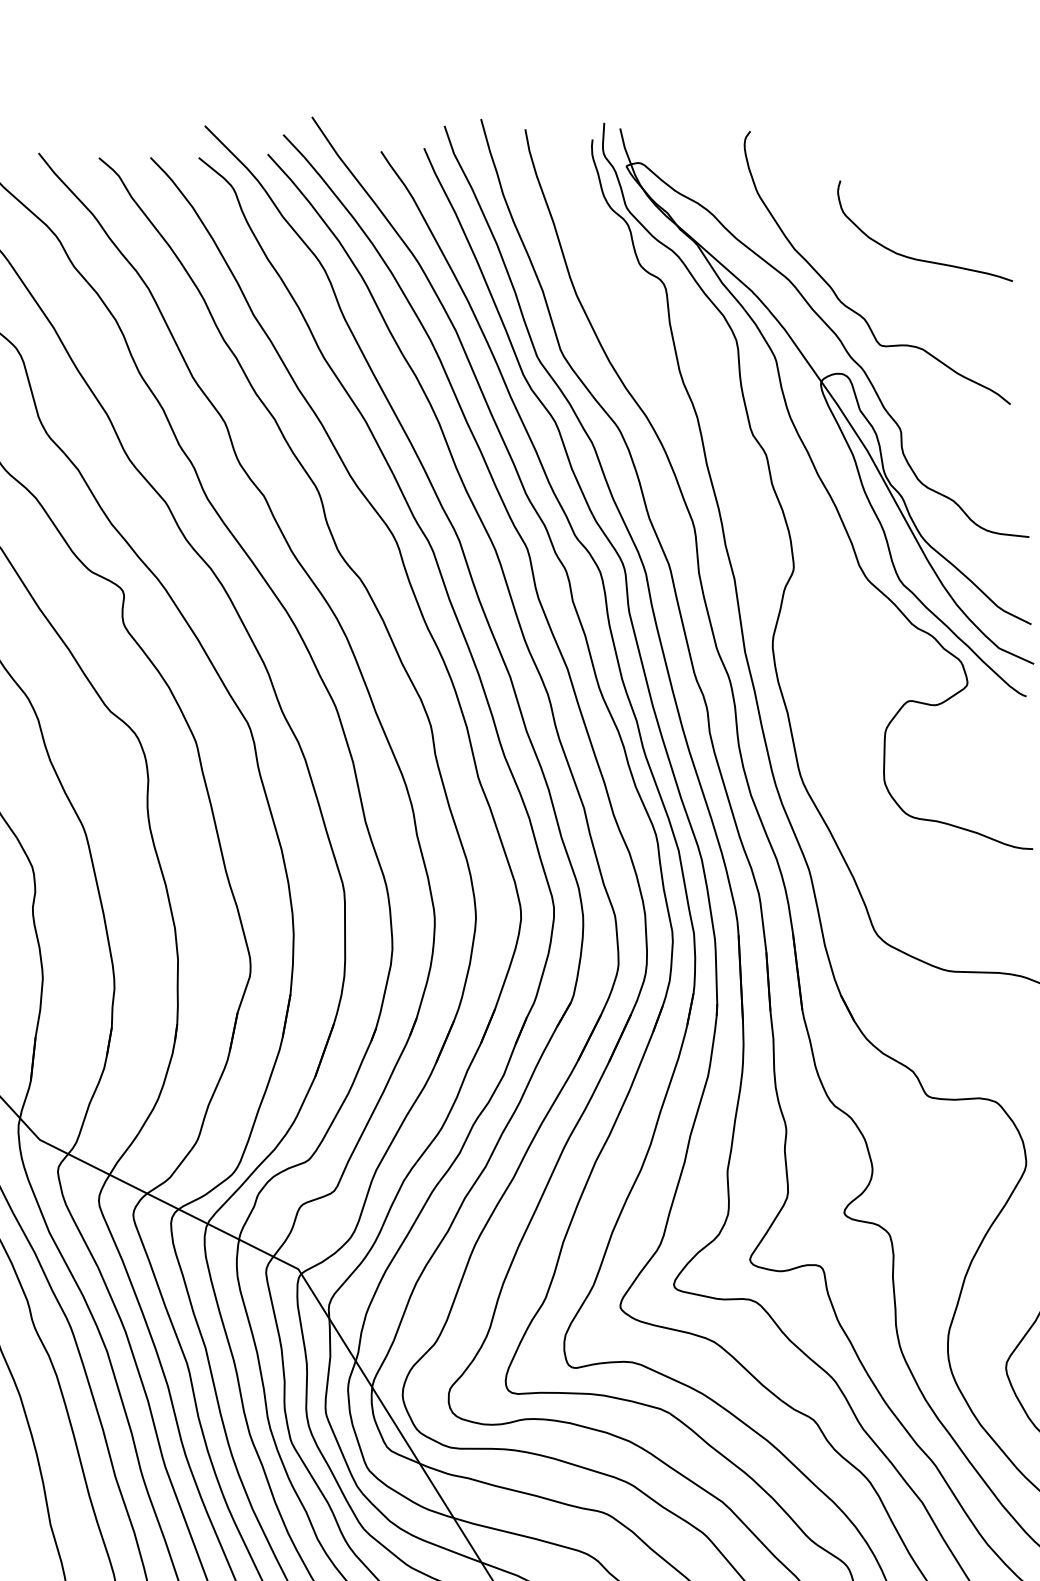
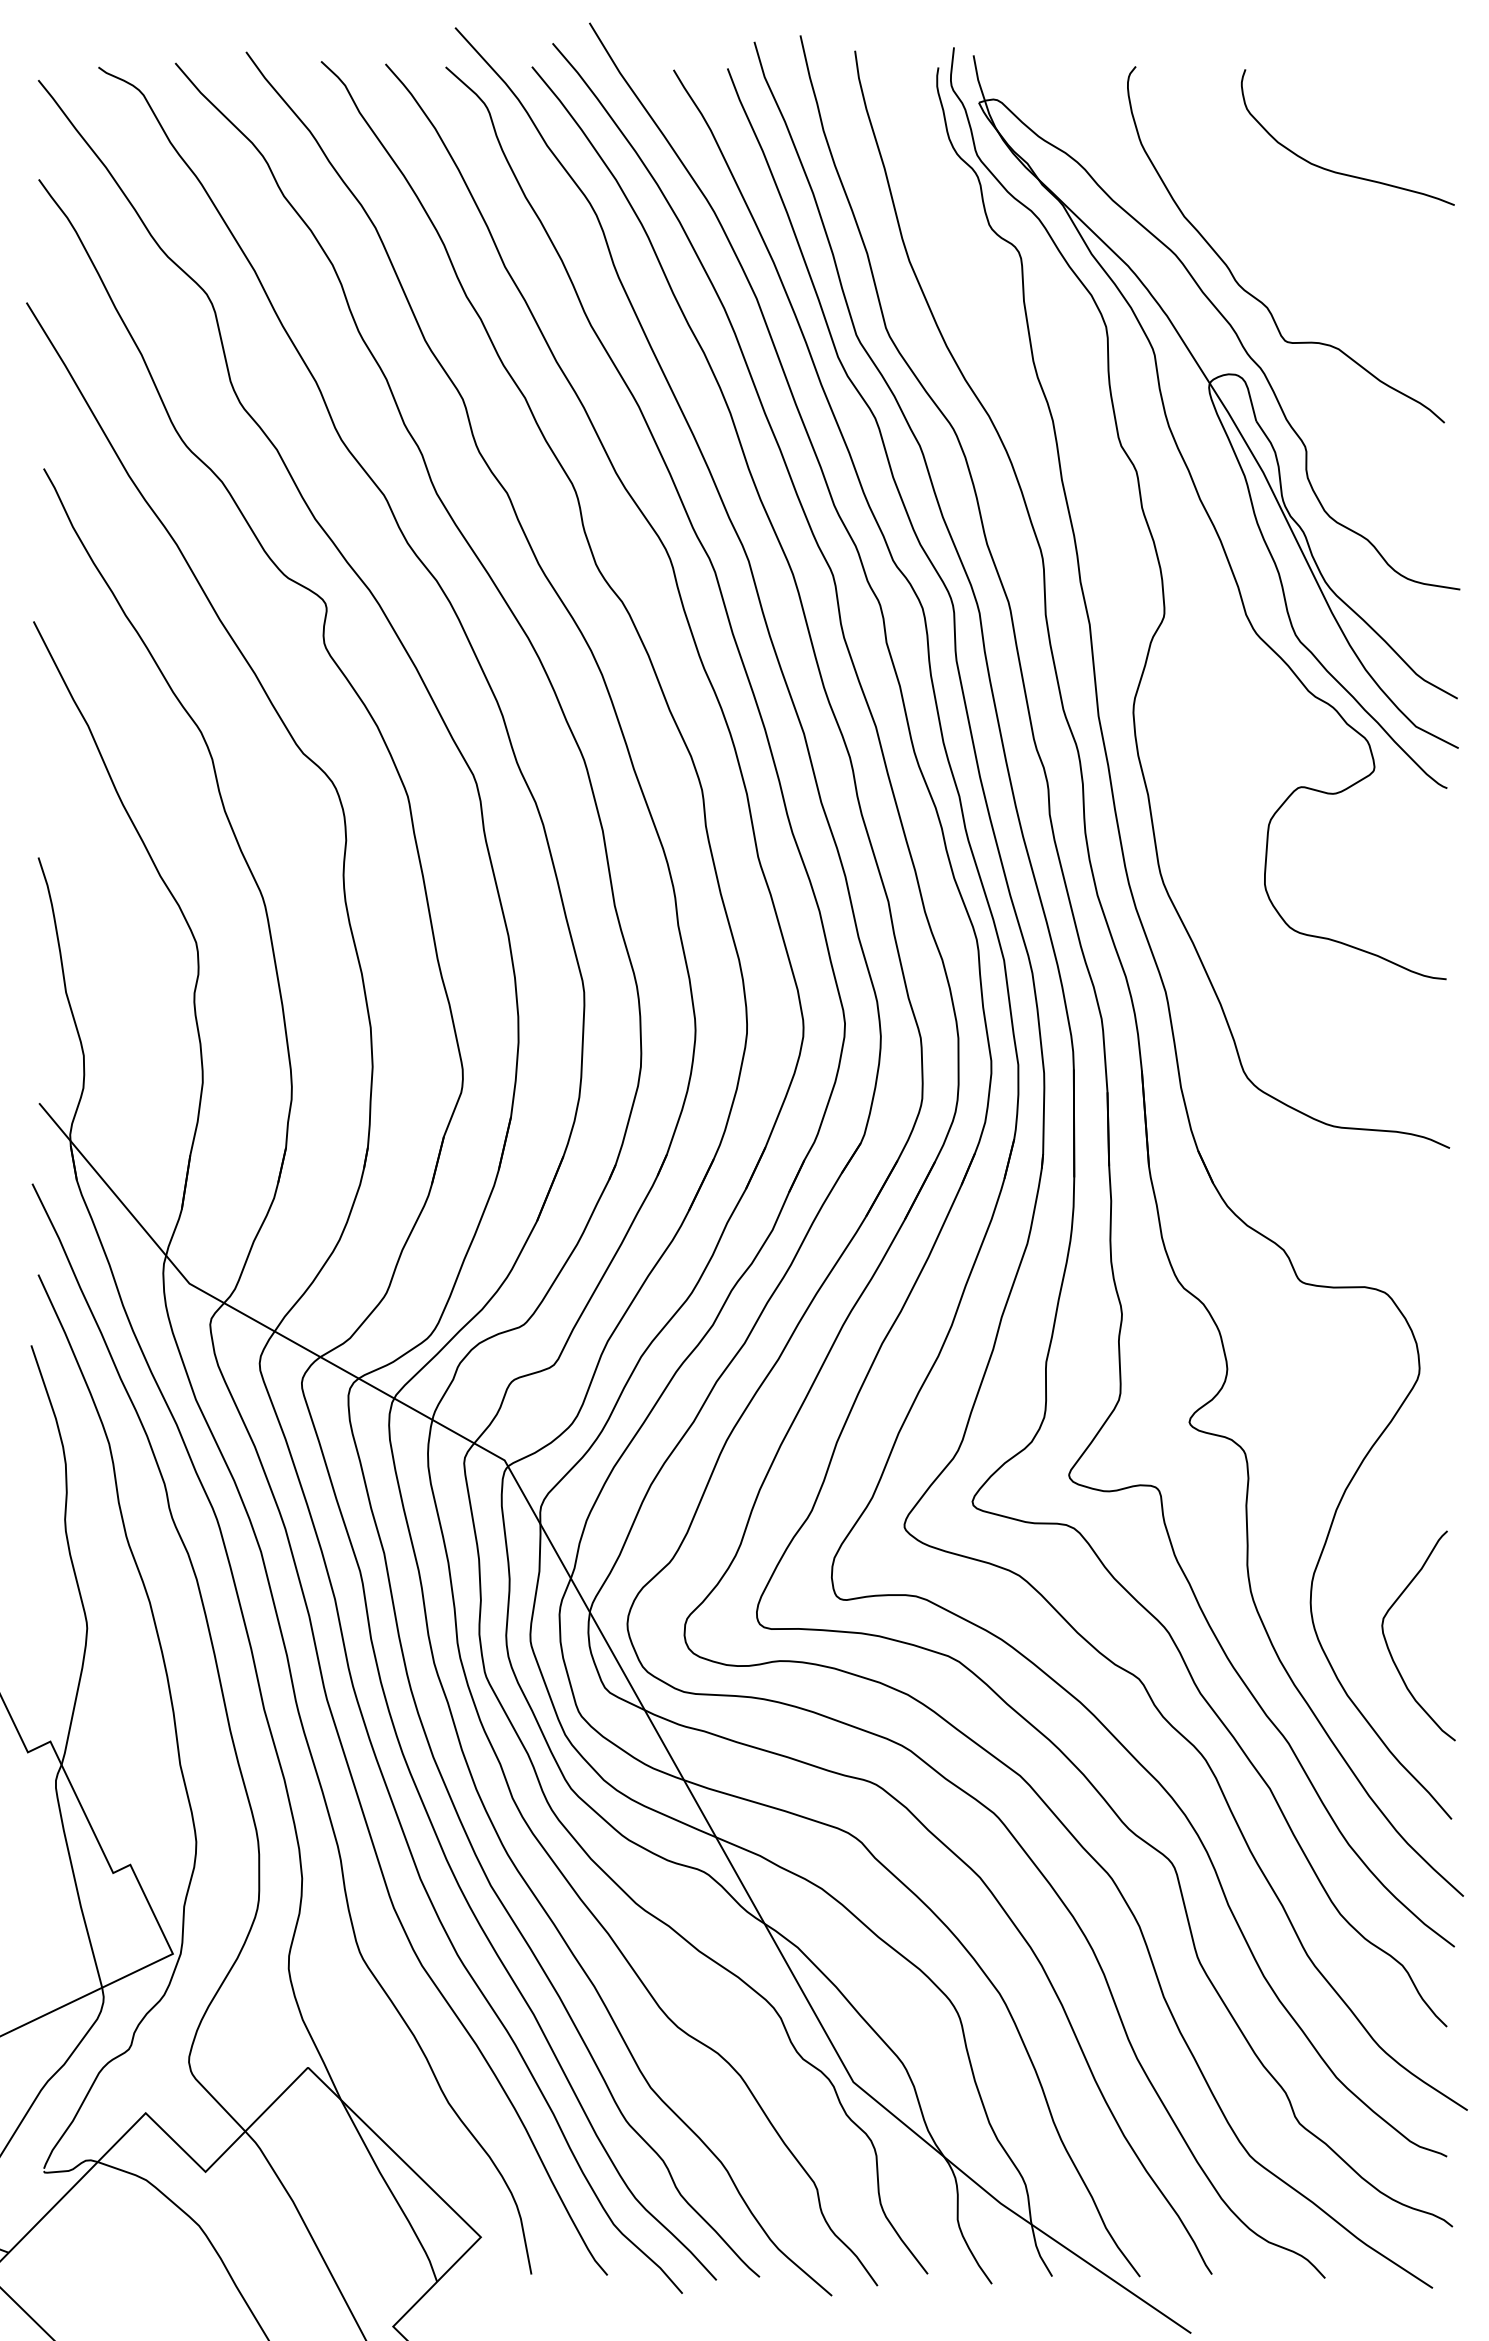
curve: (920, 259) -> (1340, 172), moved

